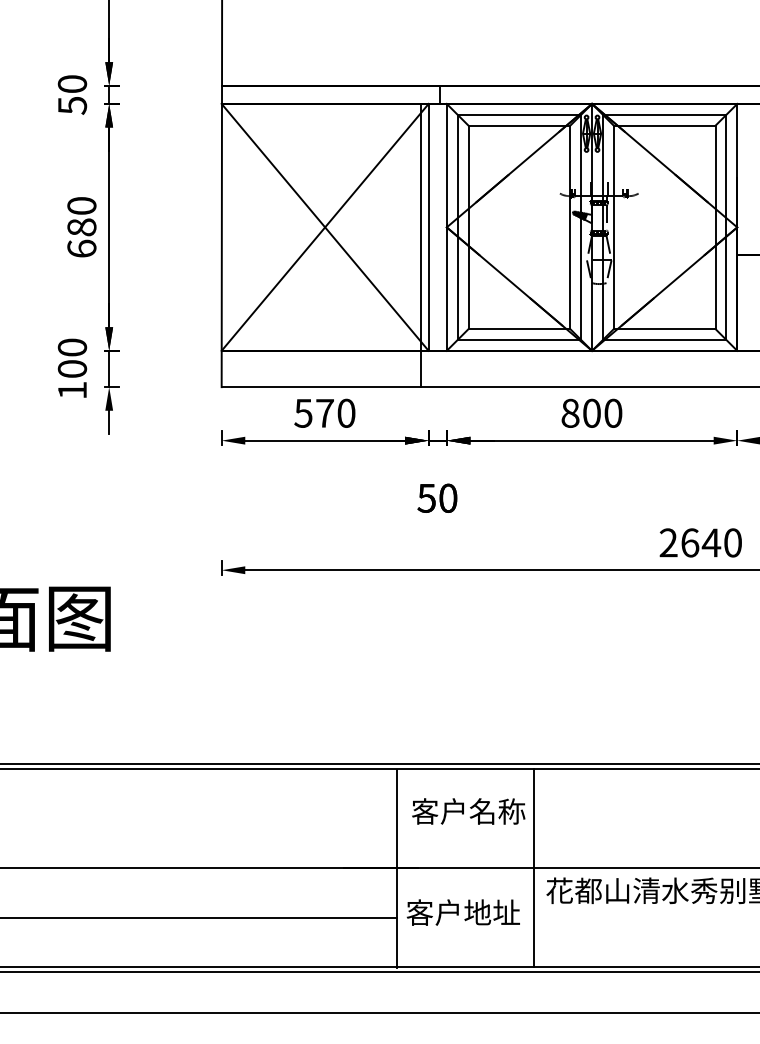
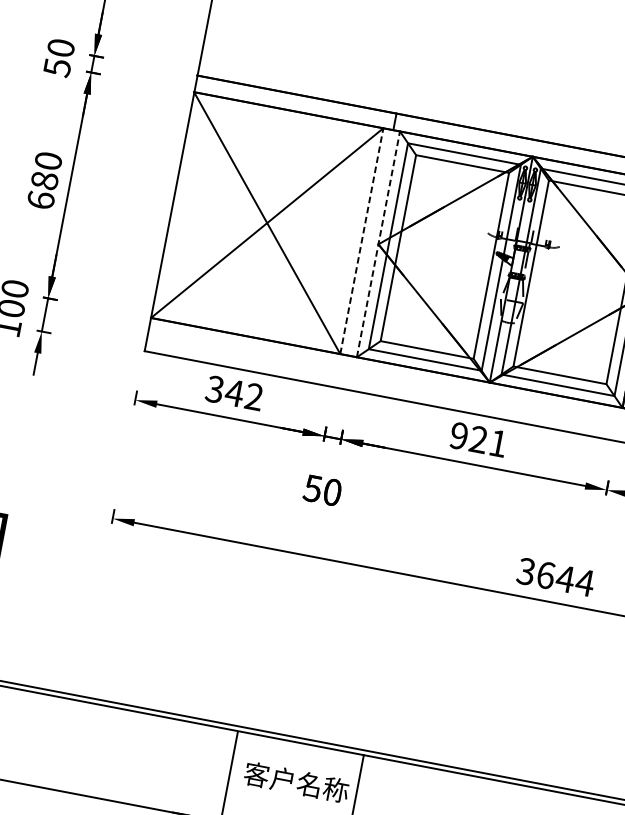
line: (428, 226) -> (361, 240), solid -> dashed
line: (446, 226) -> (378, 243), solid -> dashed
line: (421, 245) -> (352, 256), removed
text: (324, 412) -> (234, 392), 570 -> 342
text: (591, 412) -> (478, 438), 800 -> 921
text: (700, 542) -> (555, 576), 2640 -> 3644

